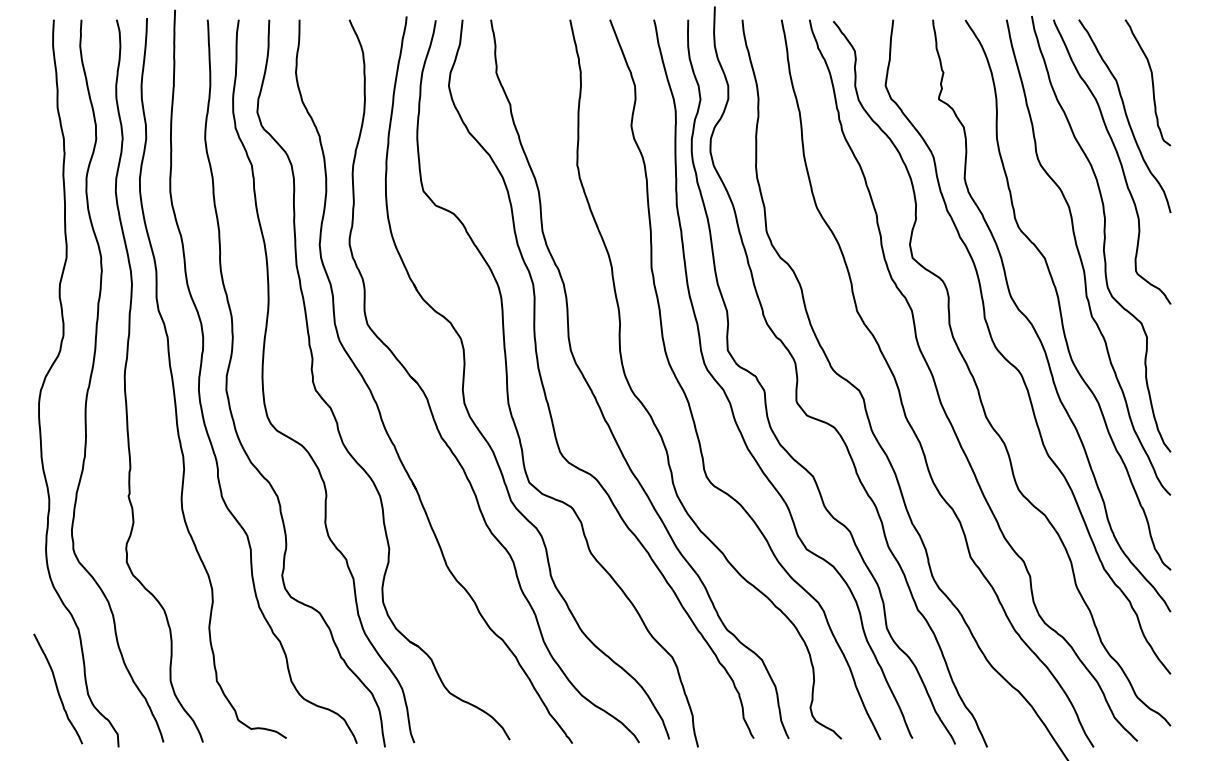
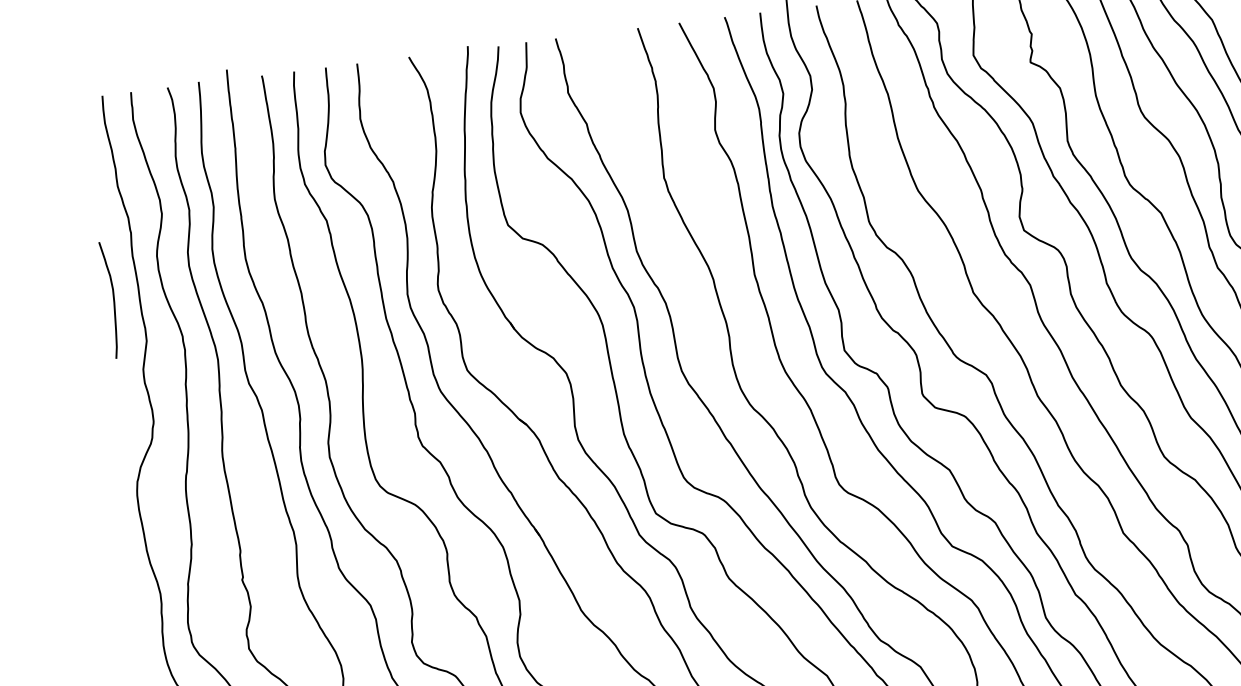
curve: (39, 214) -> (112, 299), added

